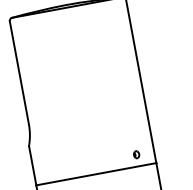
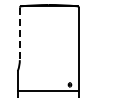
line: (18, 73) -> (19, 34), solid -> dashed

